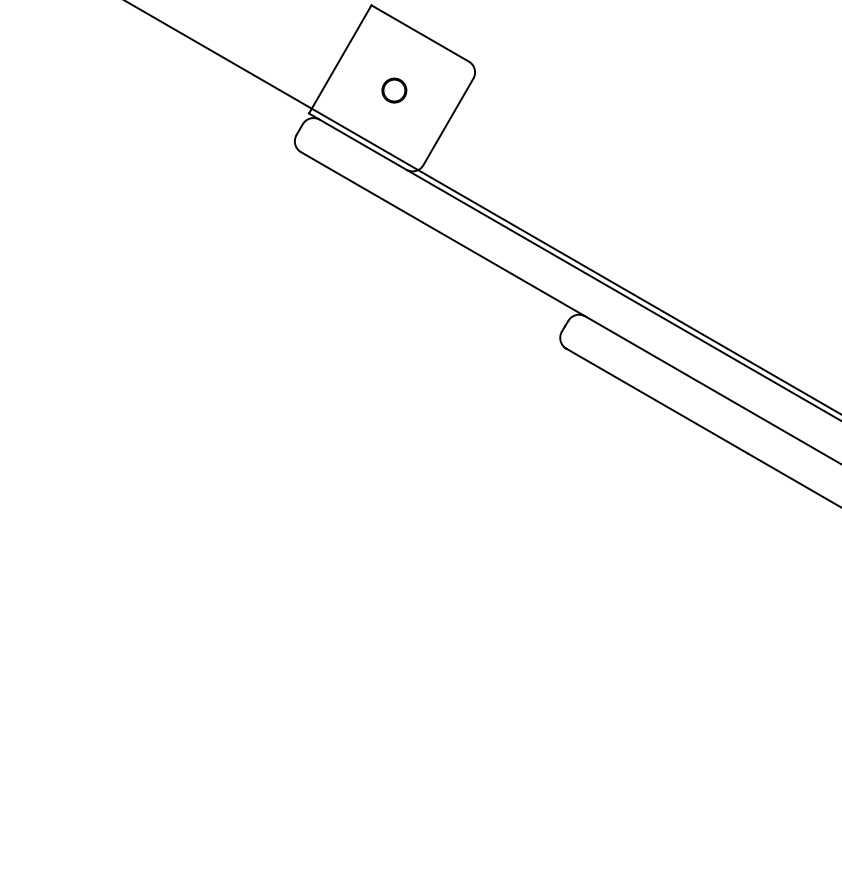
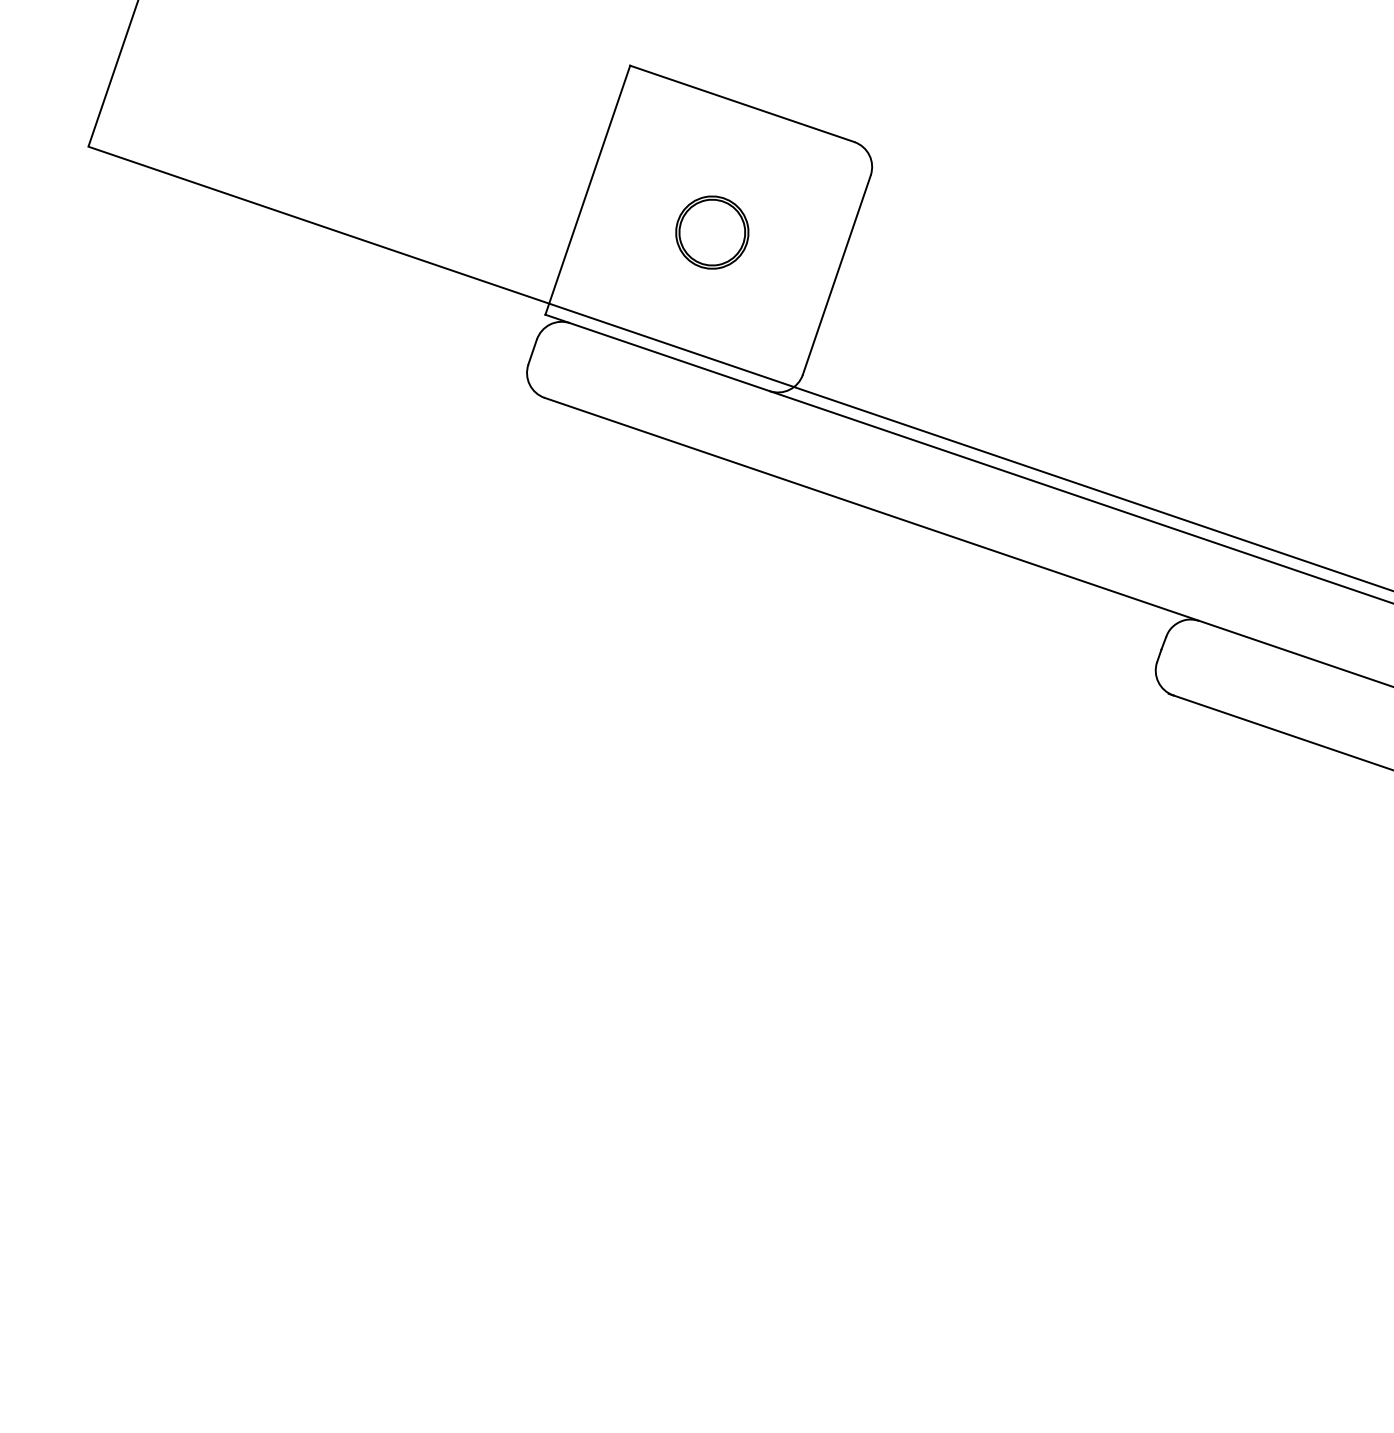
circle: (394, 90) -> (712, 232), size x1.43

